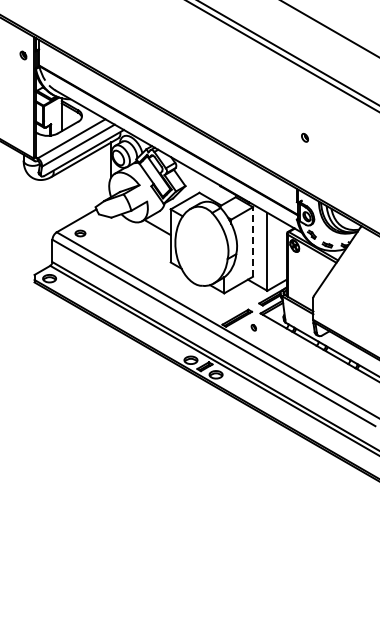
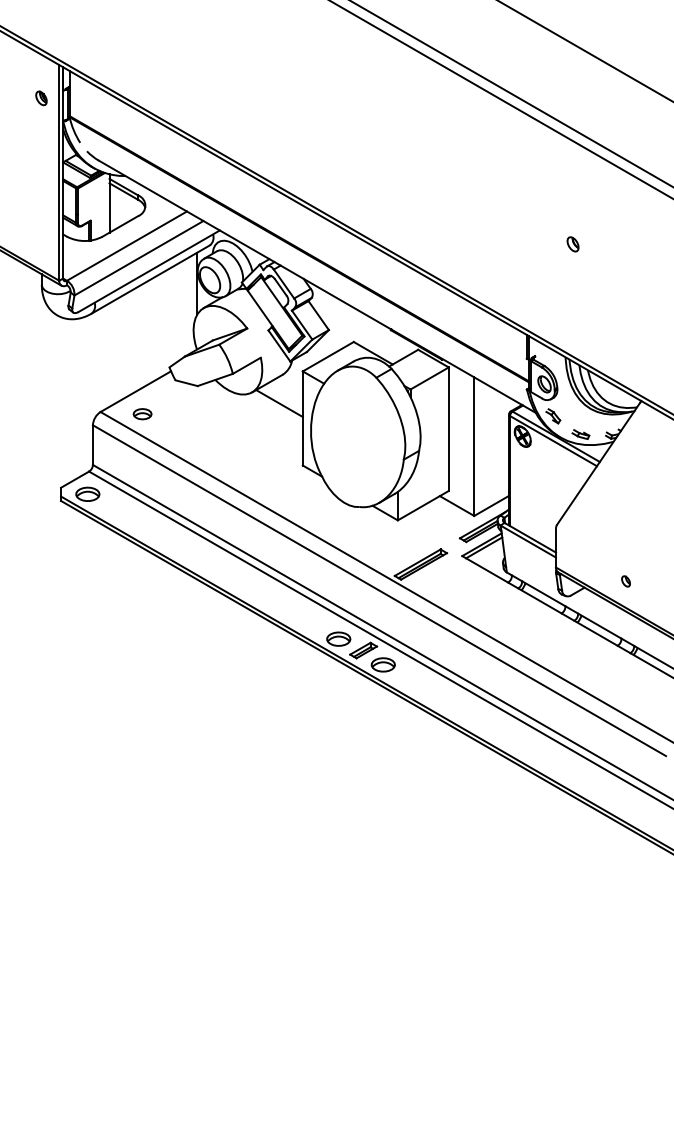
part: (304, 137) -> (572, 243), moved
line: (252, 241) -> (447, 428), dashed -> solid
part: (253, 327) -> (625, 580), moved

